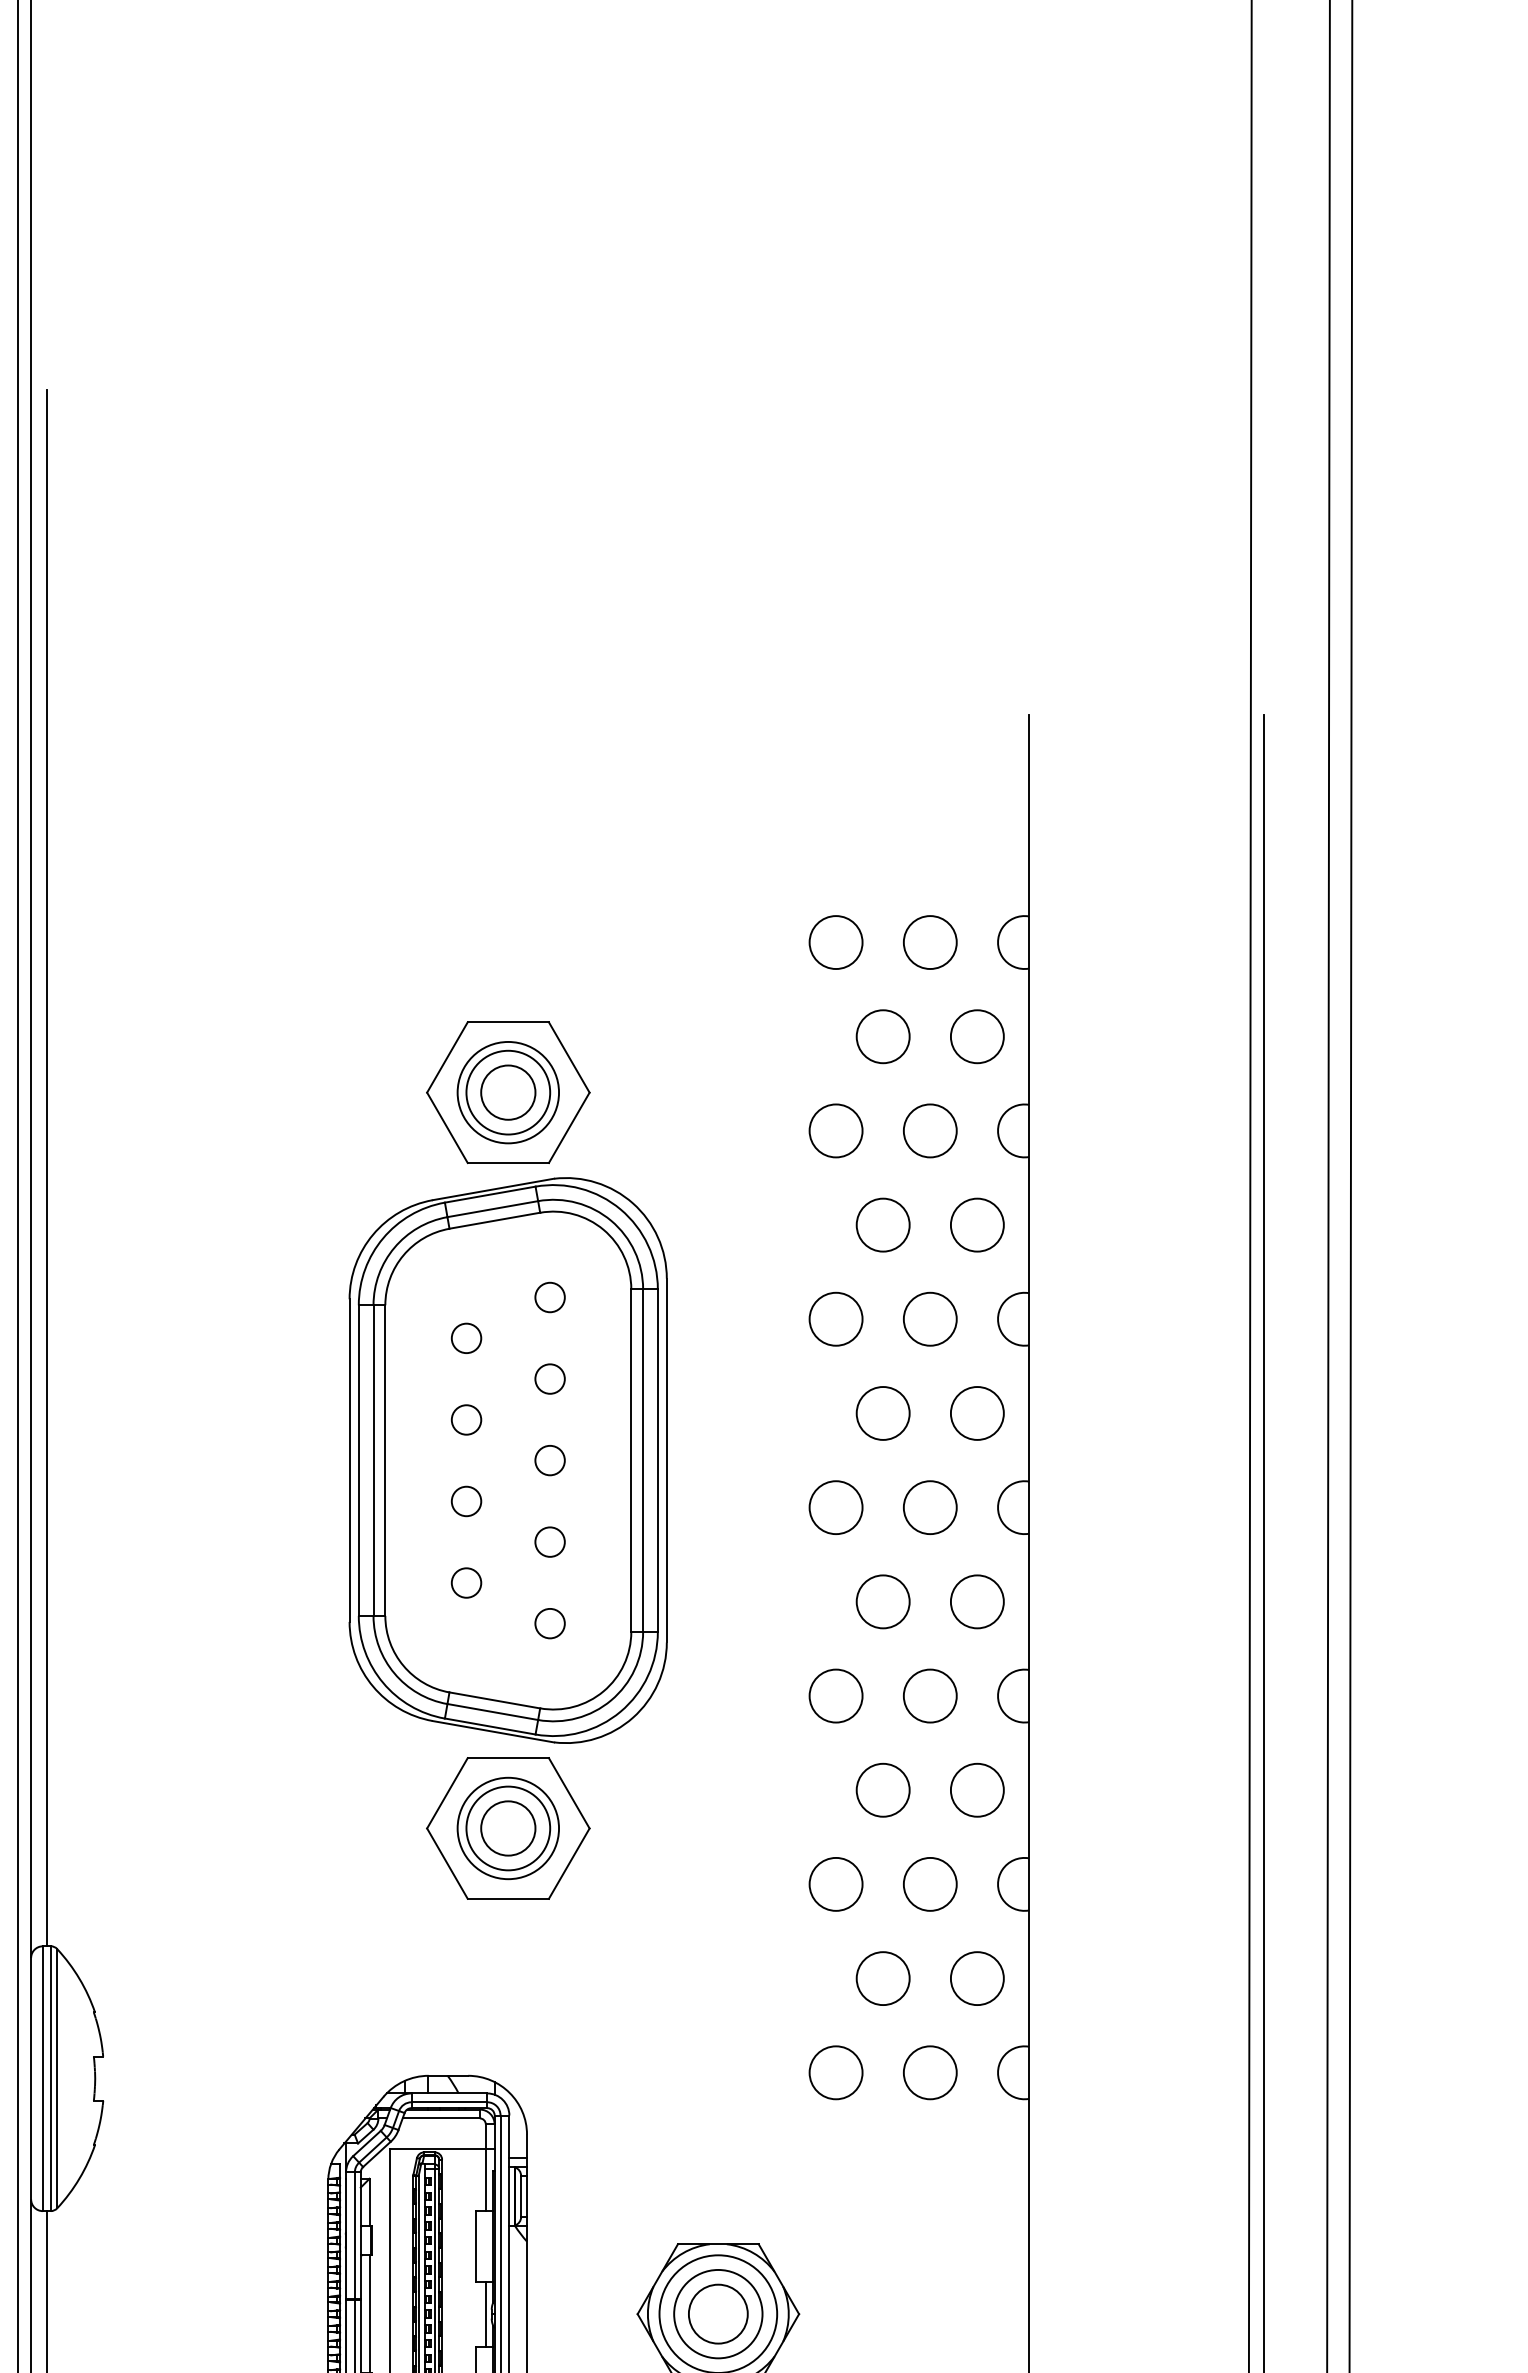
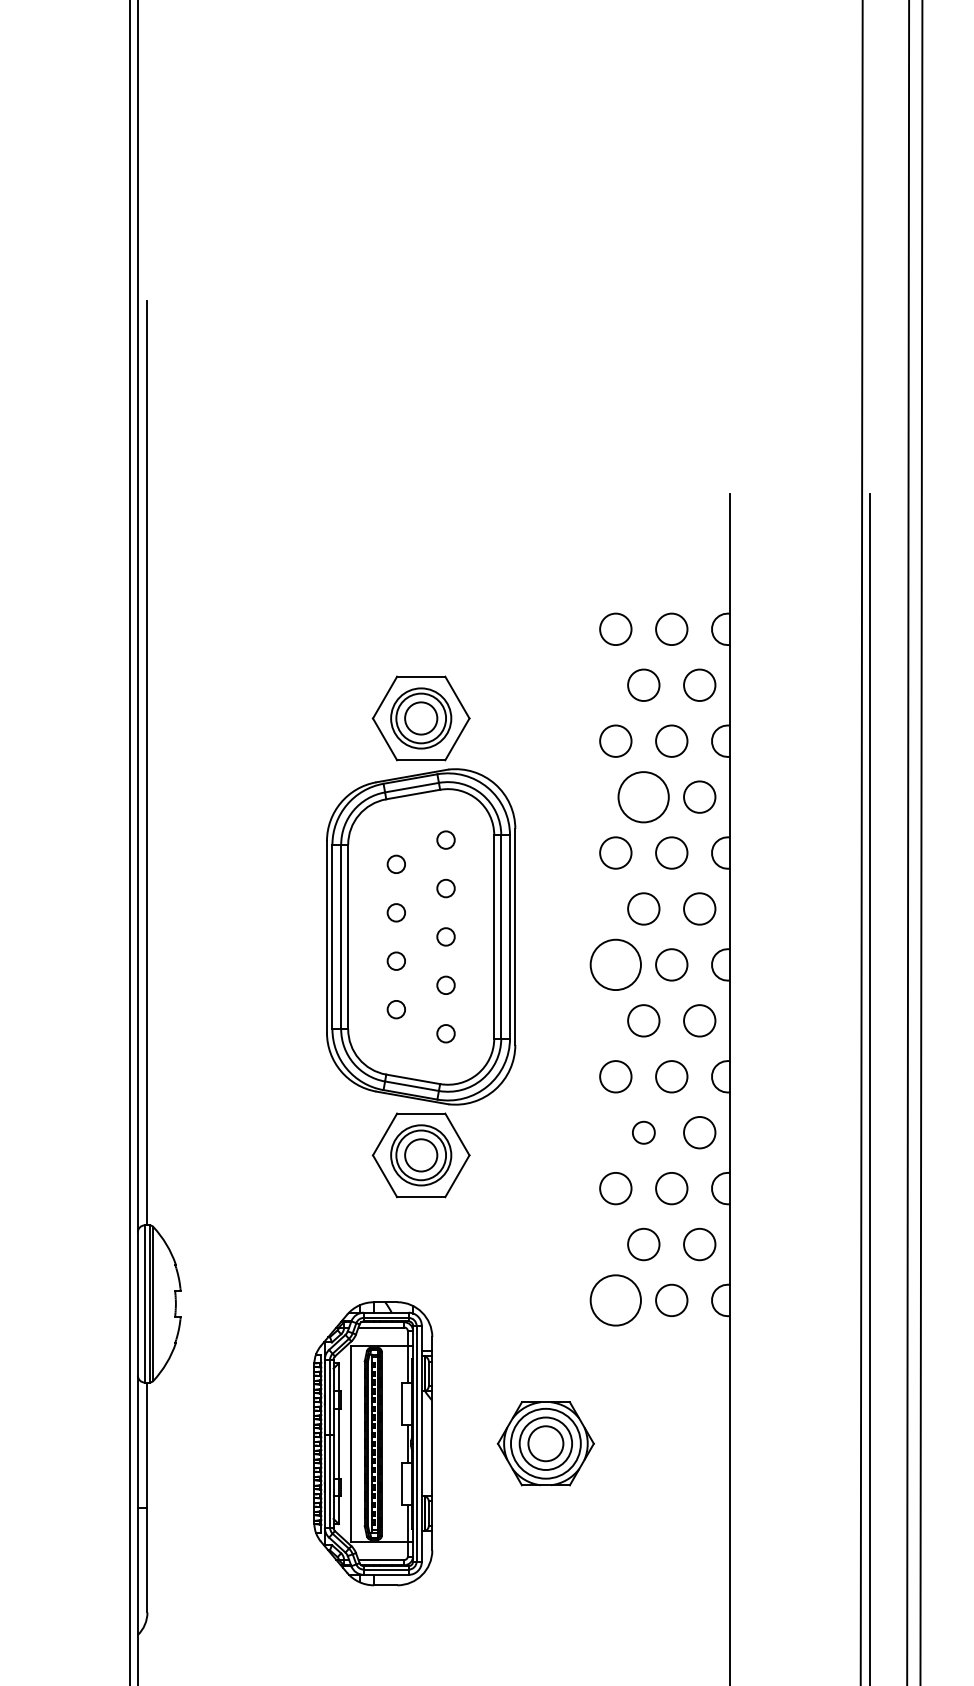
circle: (882, 1224) -> (643, 796), size x1.6
circle: (835, 1506) -> (615, 964), size x1.6
circle: (882, 1789) -> (643, 1132), size x0.7
circle: (835, 2072) -> (615, 1300), size x1.6

